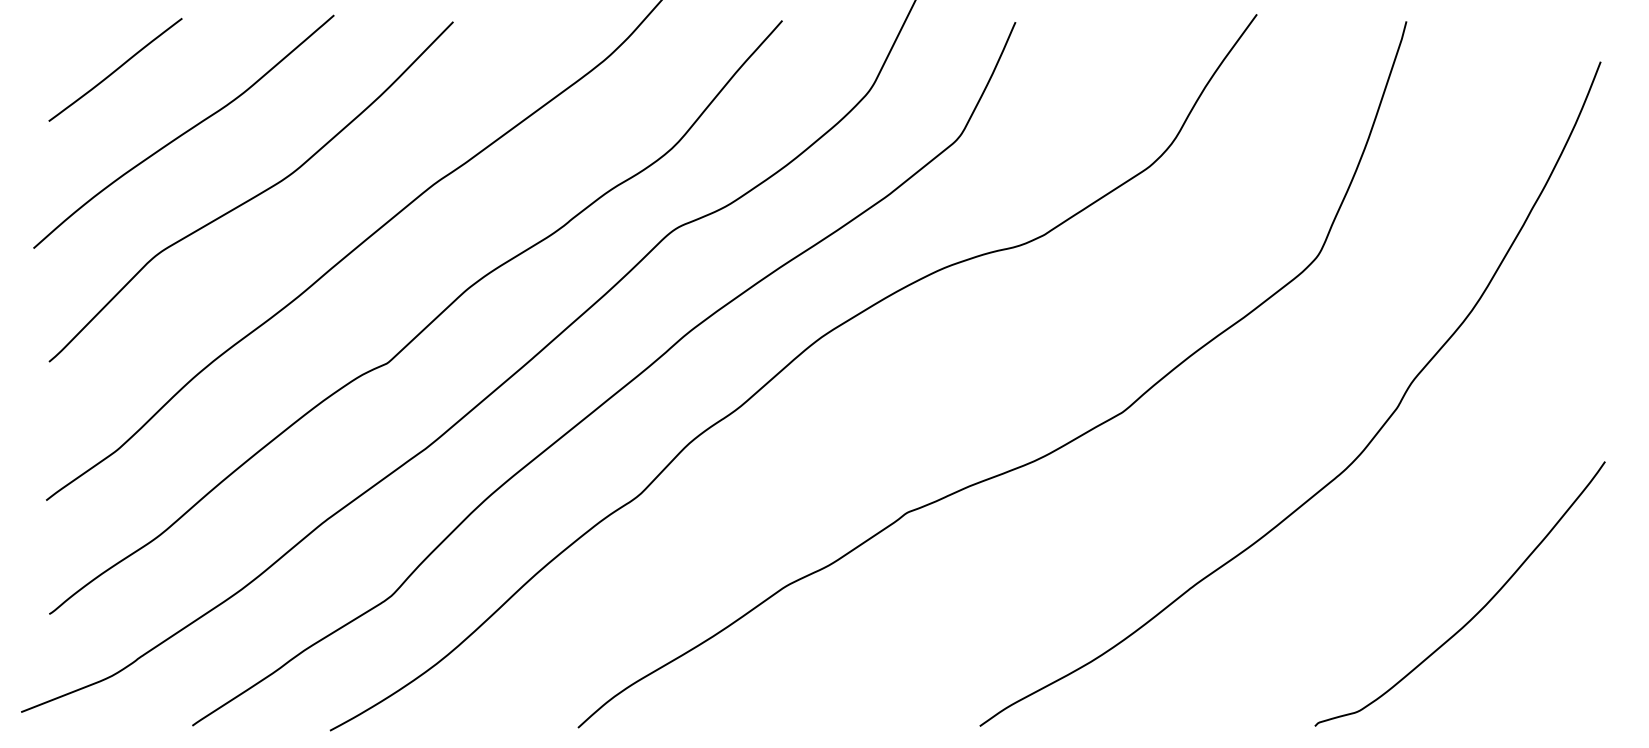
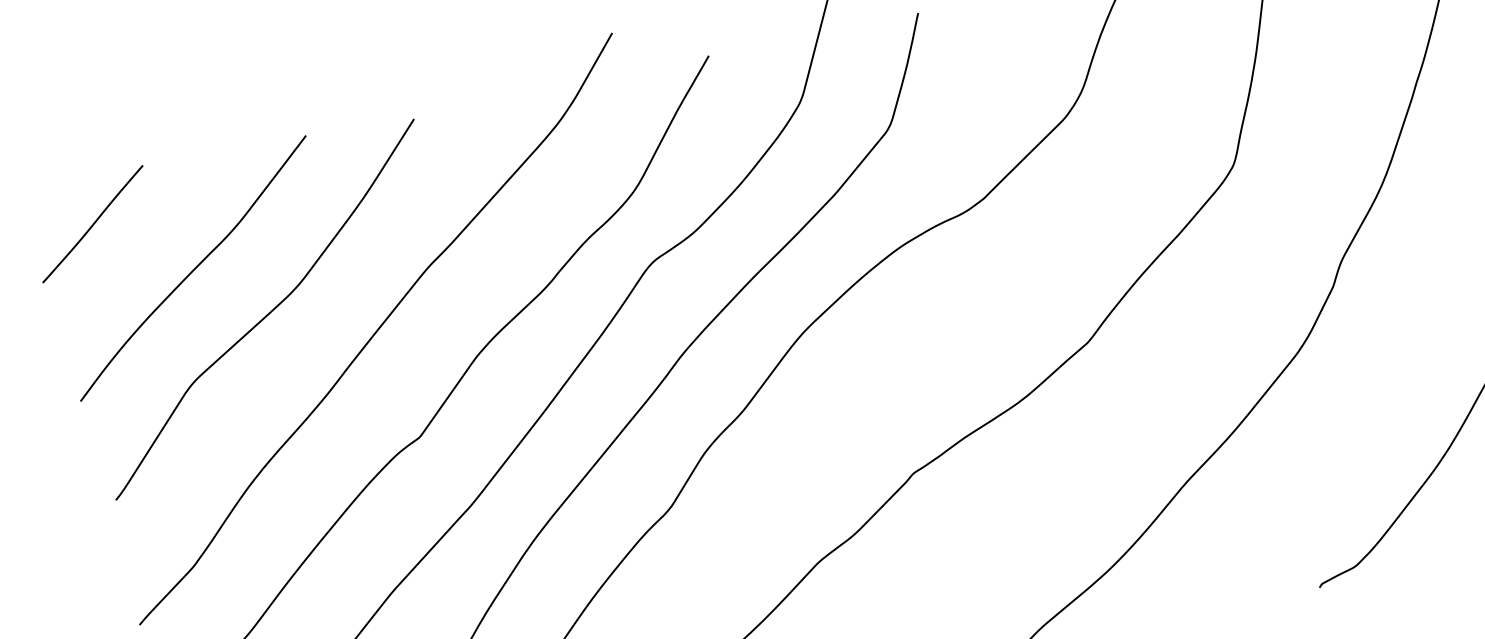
curve: (115, 69) -> (92, 223), moved

